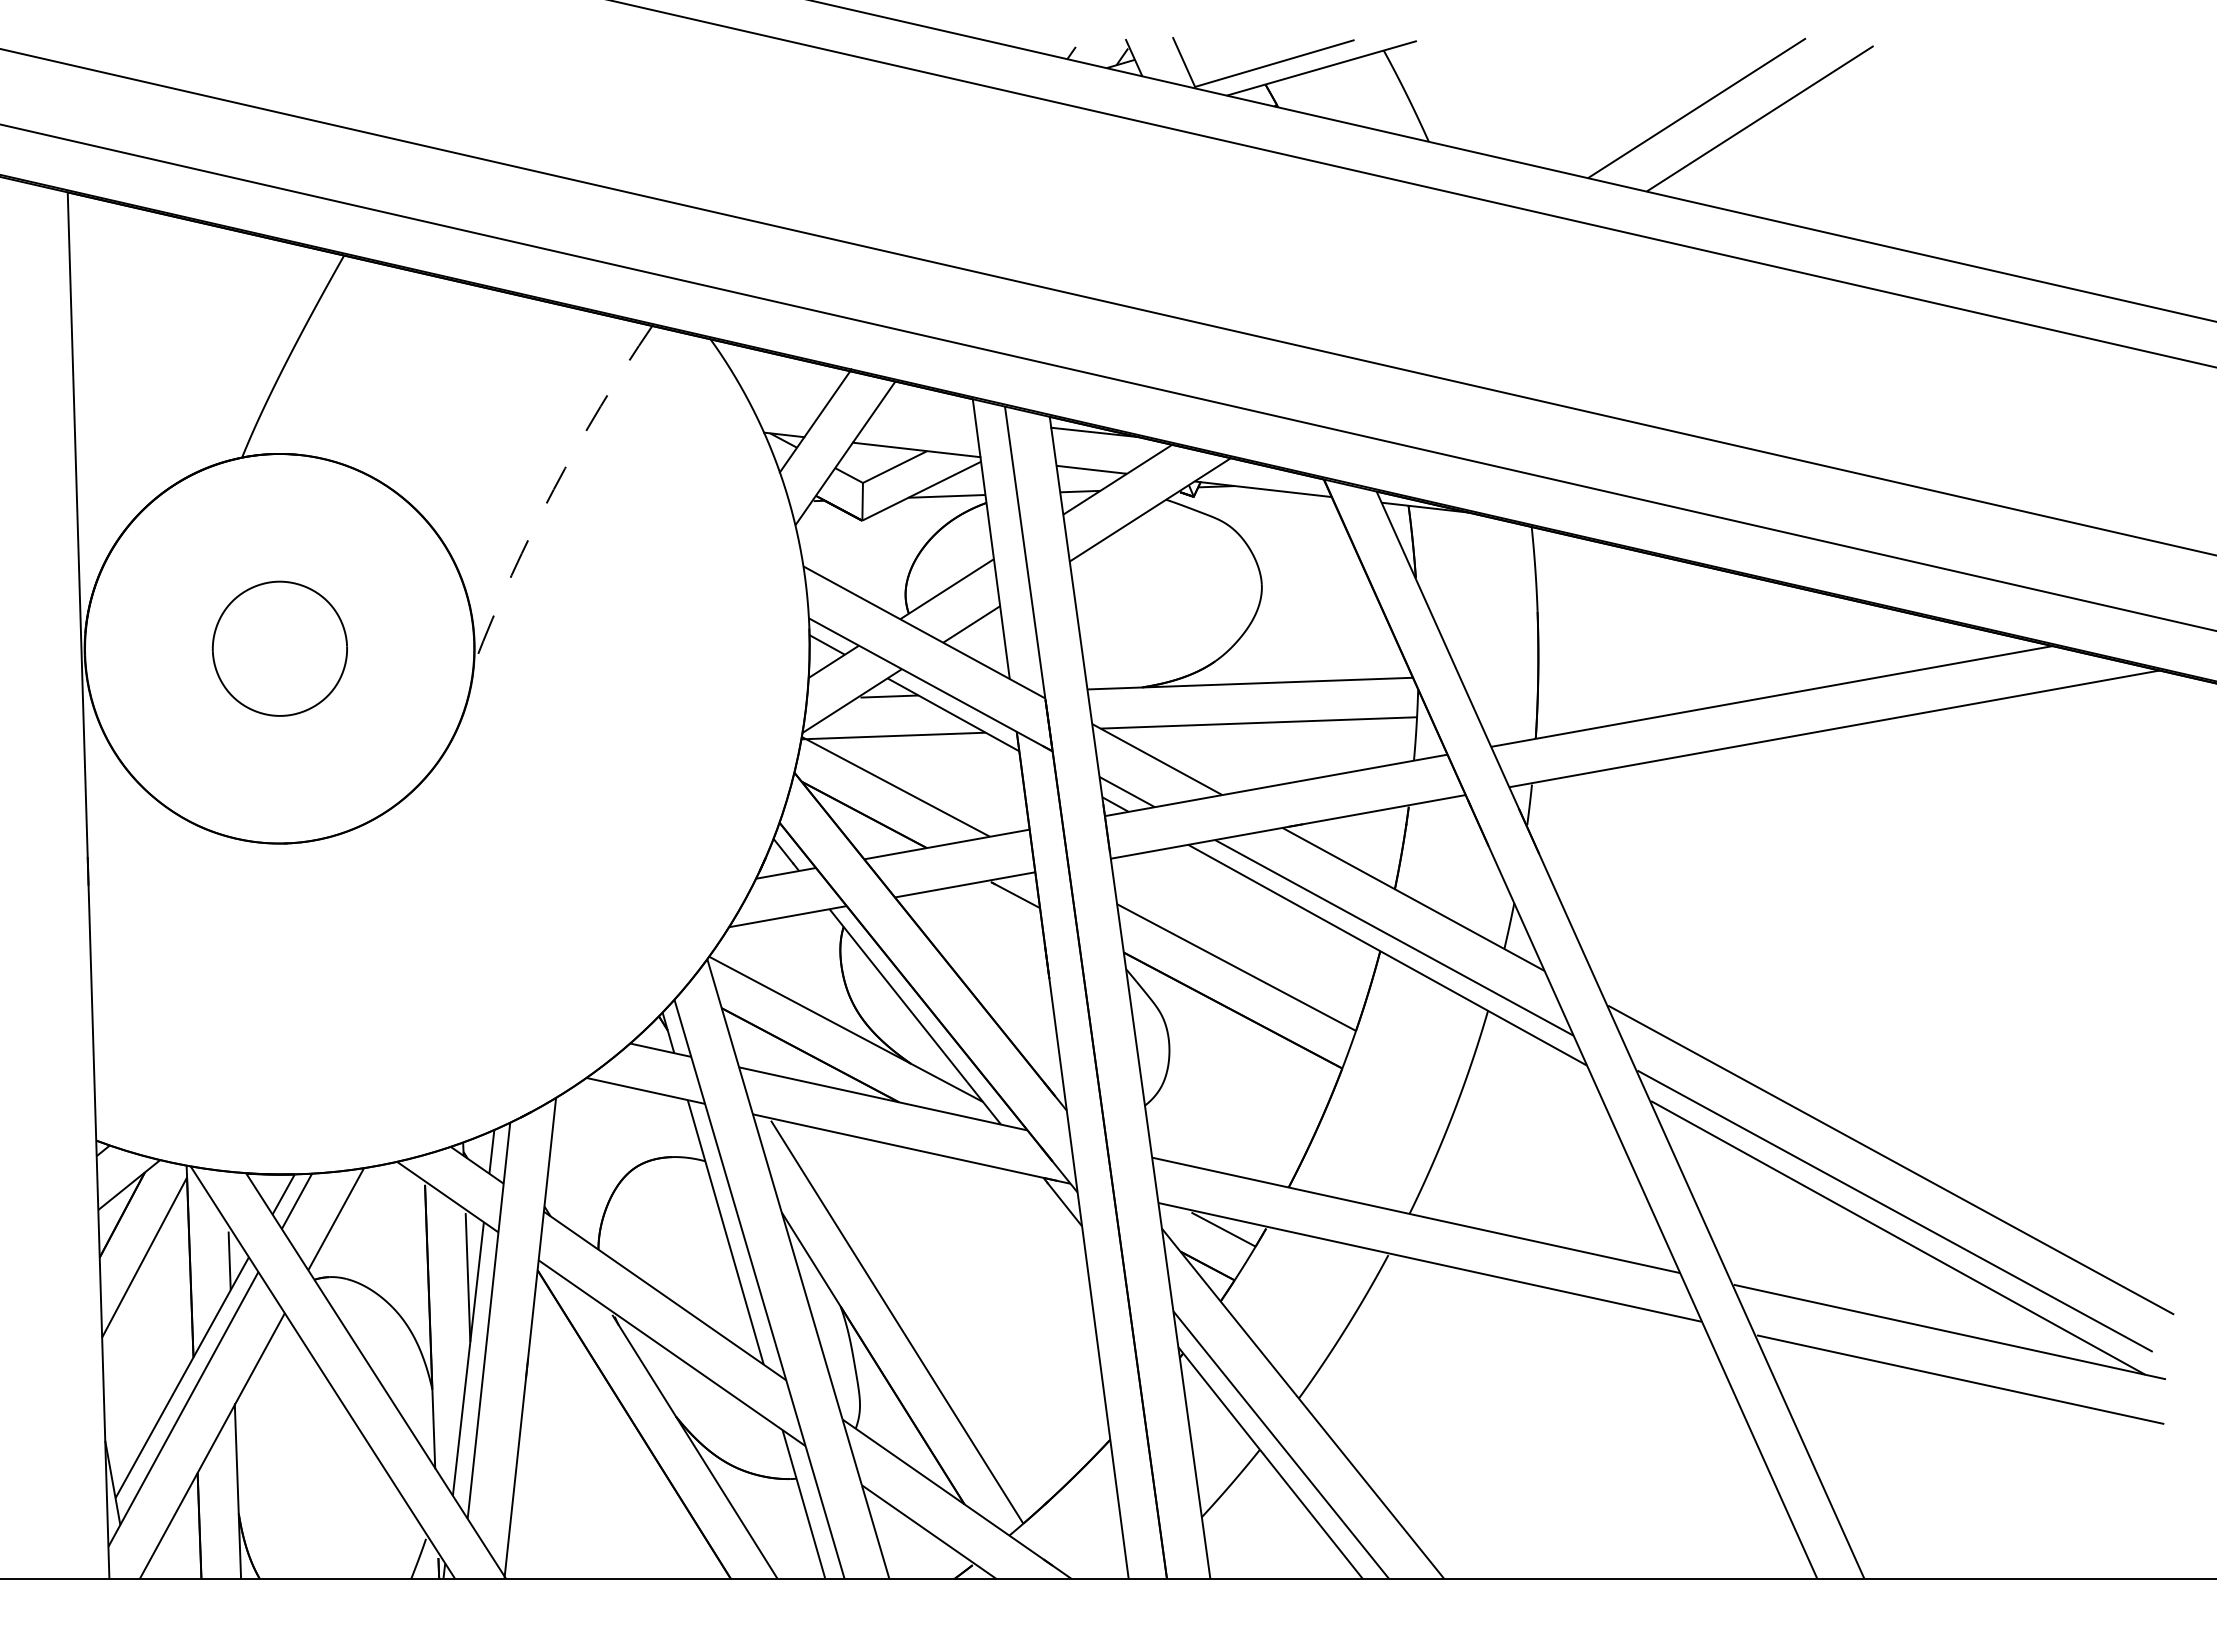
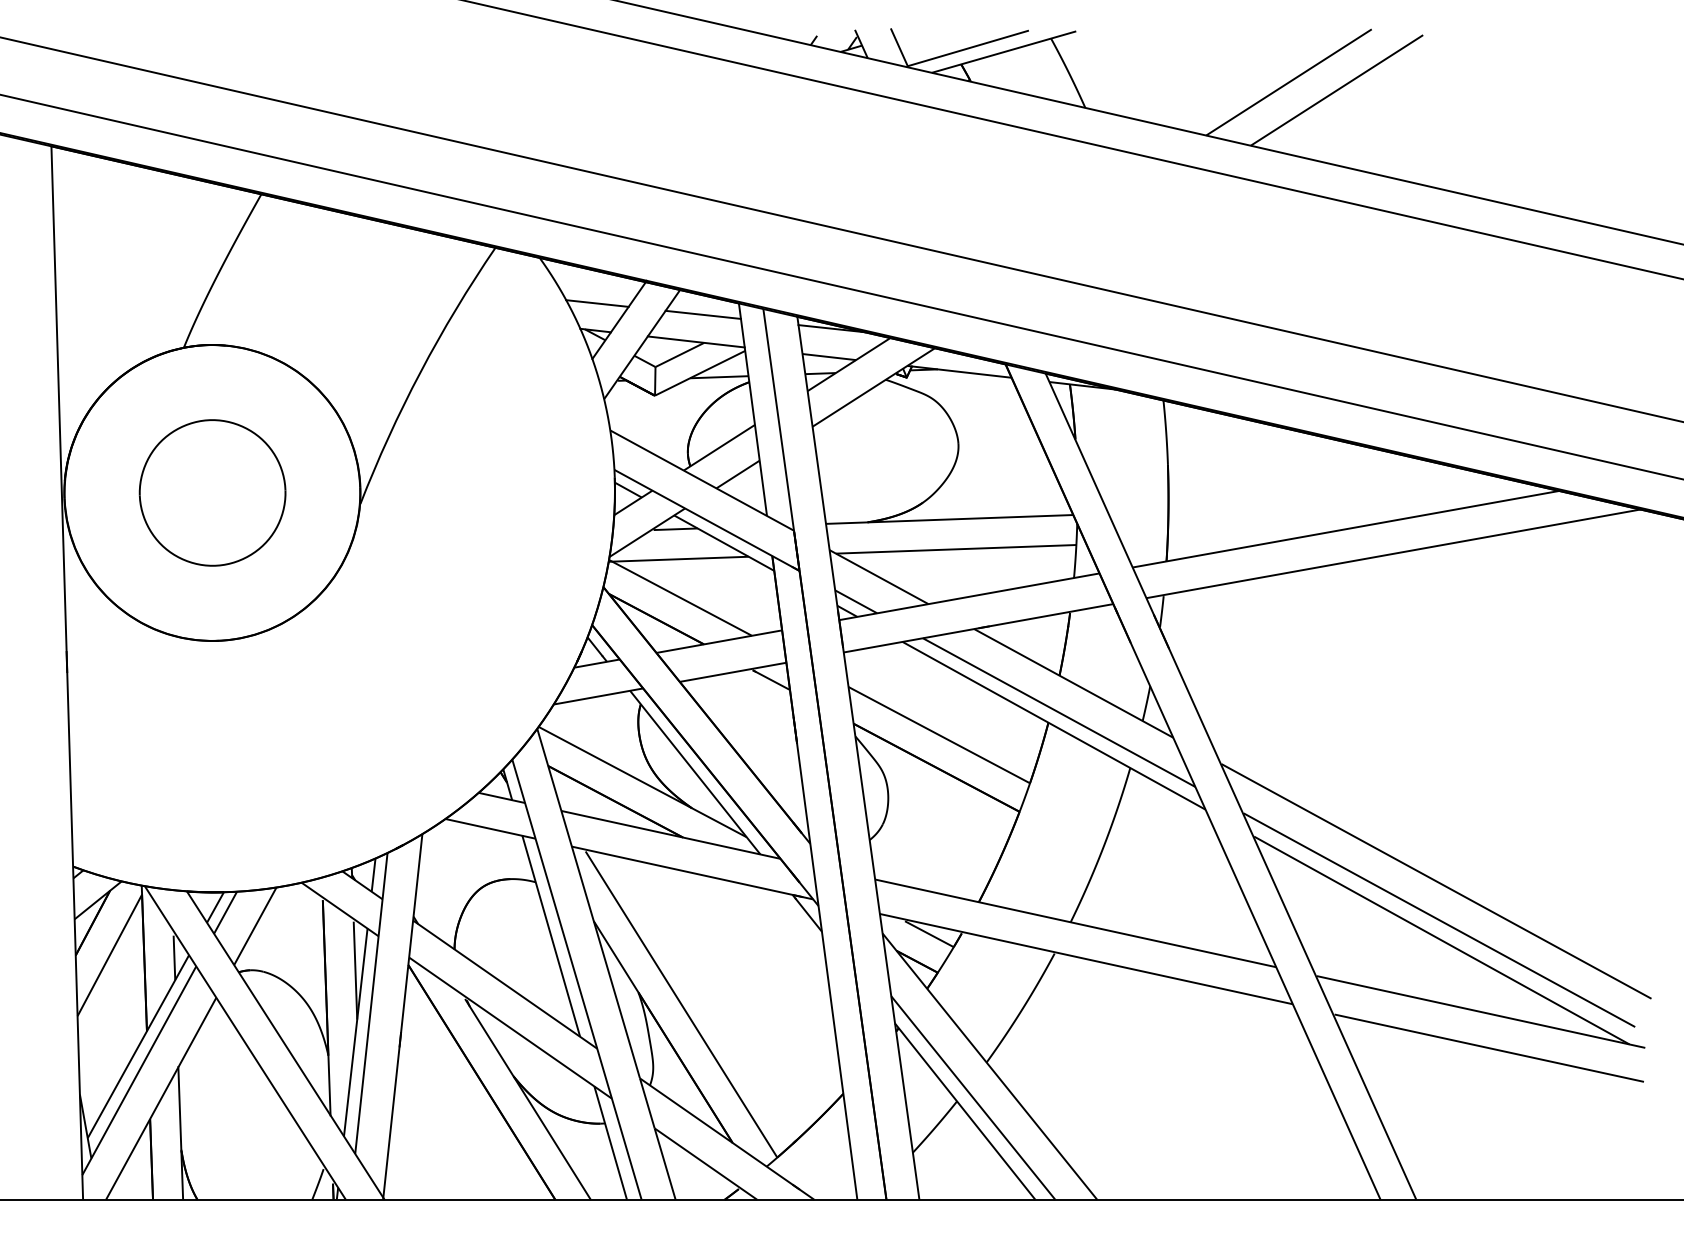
line: (786, 398) -> (597, 302), added
line: (925, 414) -> (702, 315), added
arc: (553, 489) -> (420, 372), dashed -> solid
part: (279, 648) -> (212, 492), size x1.43

